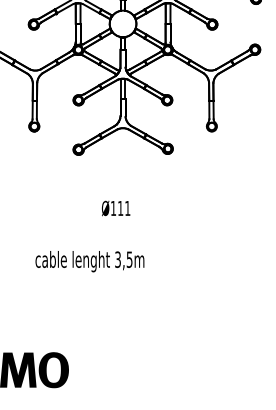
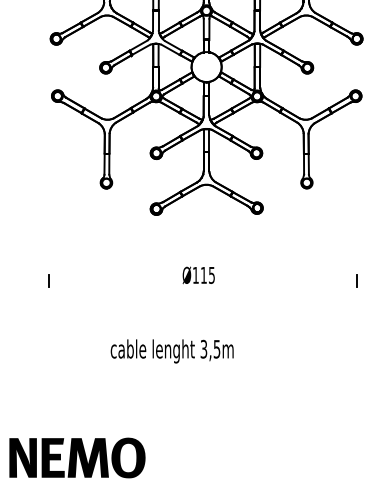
text: (127, 208) -> (211, 275), Ø111 -> Ø115
line: (255, 212) -> (356, 280), added
text: (89, 261) -> (171, 351), moved

